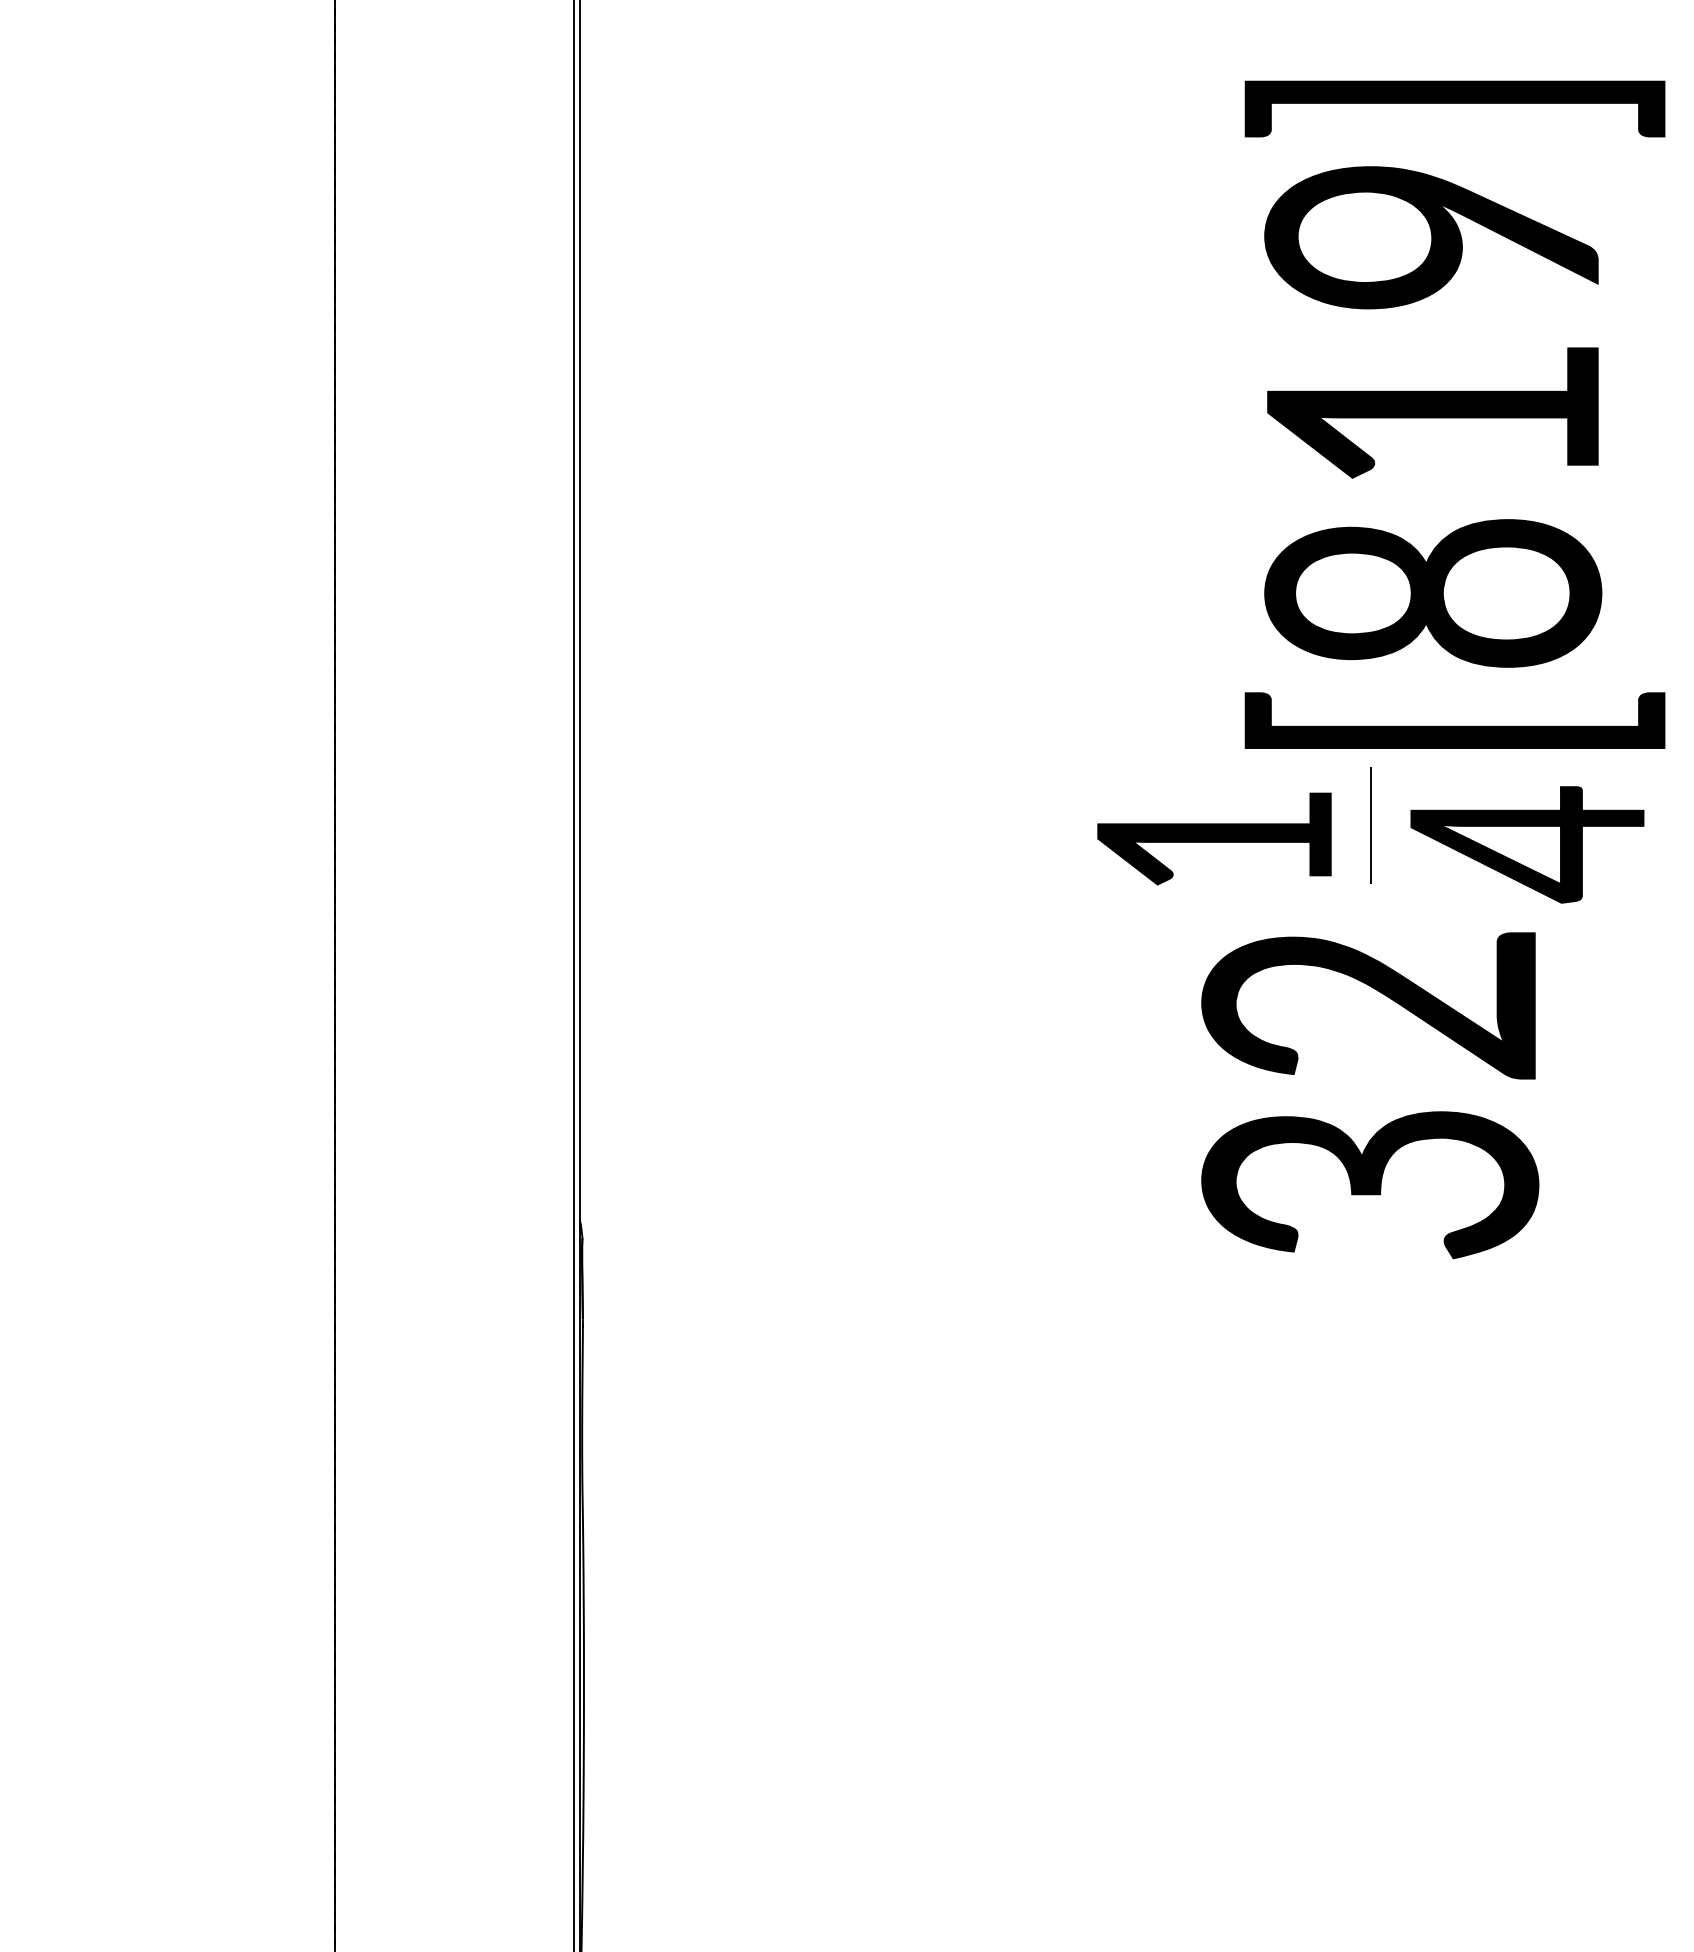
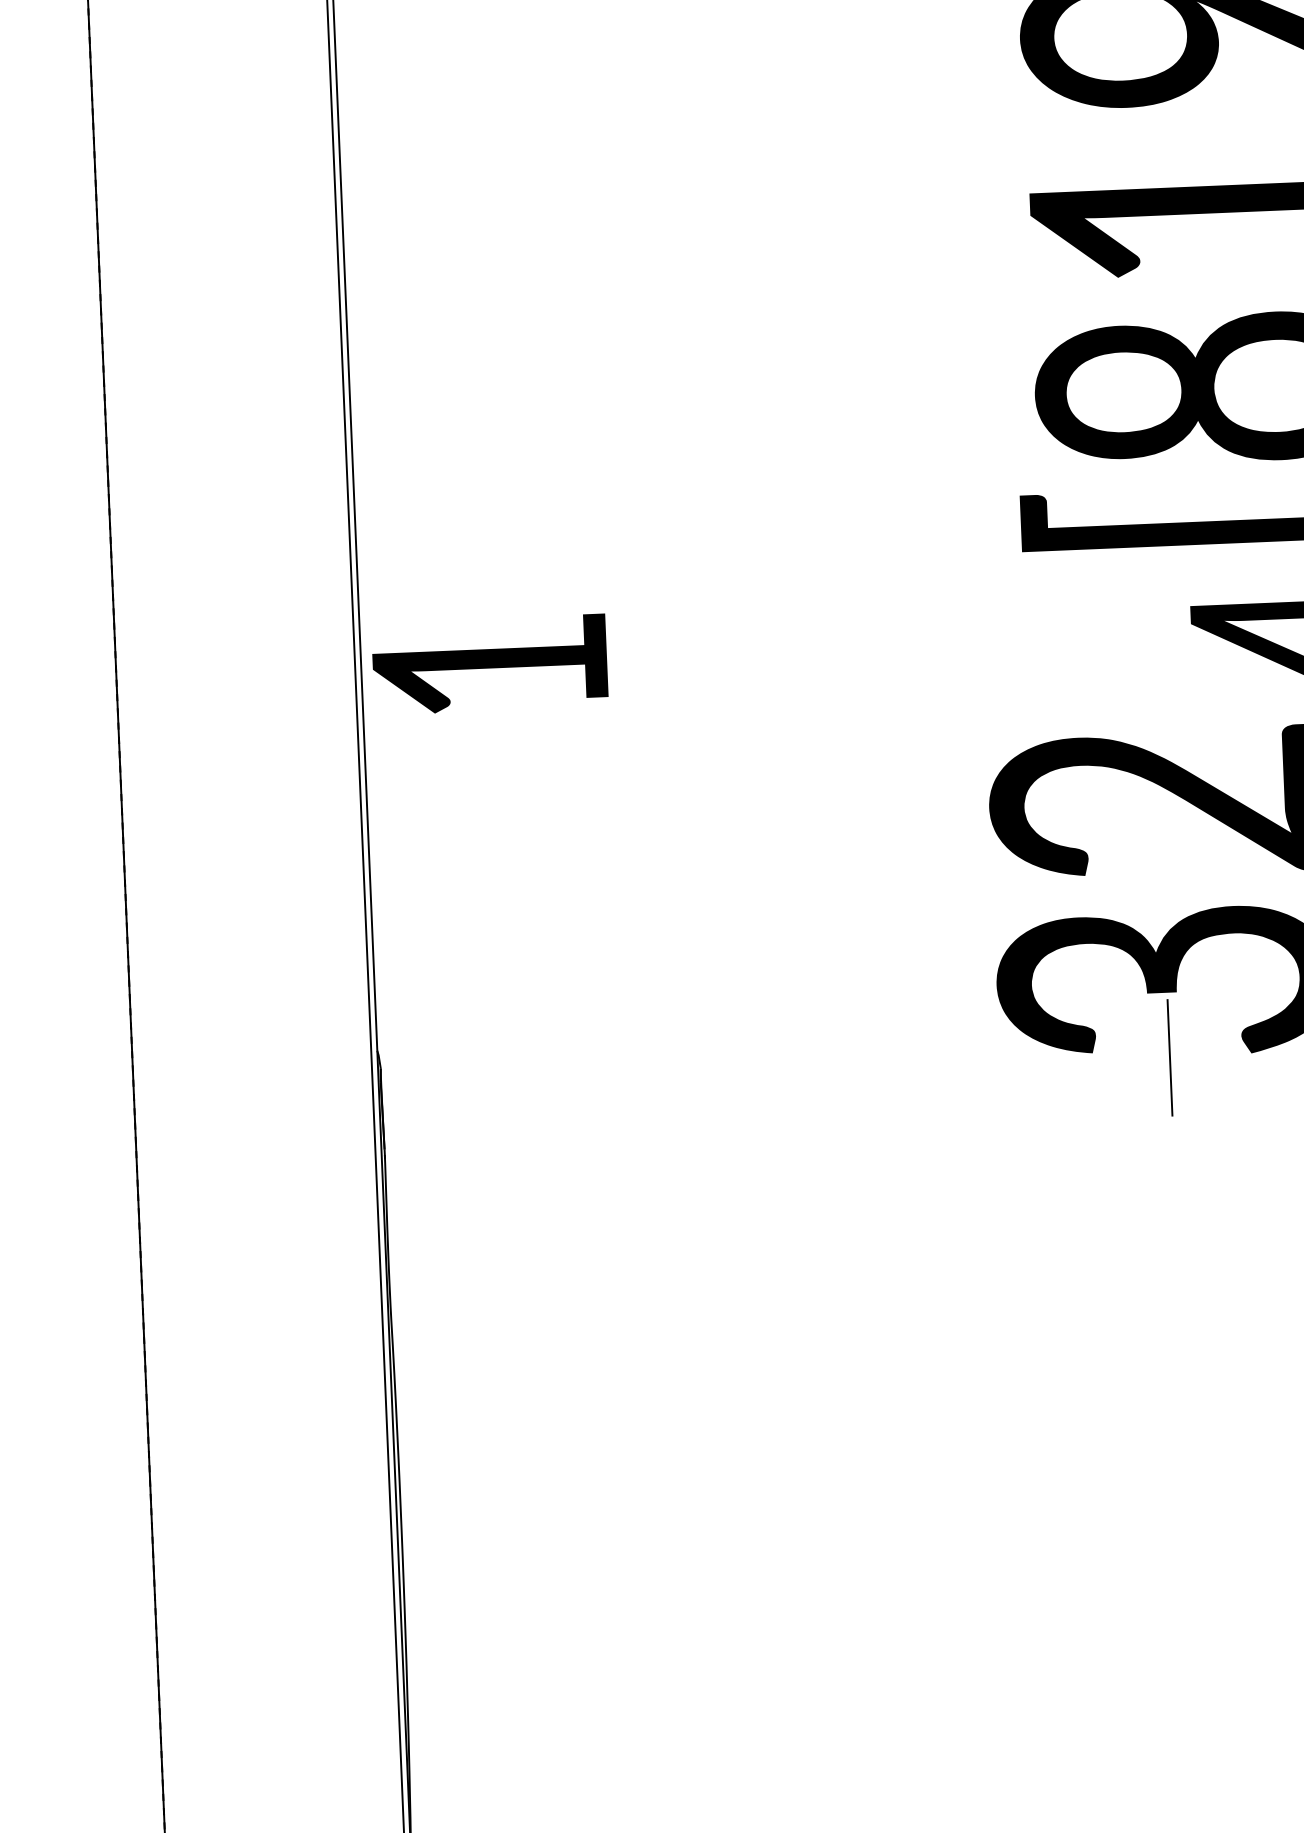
line: (1370, 825) -> (1169, 1058), moved
text: (1214, 838) -> (489, 664), moved

